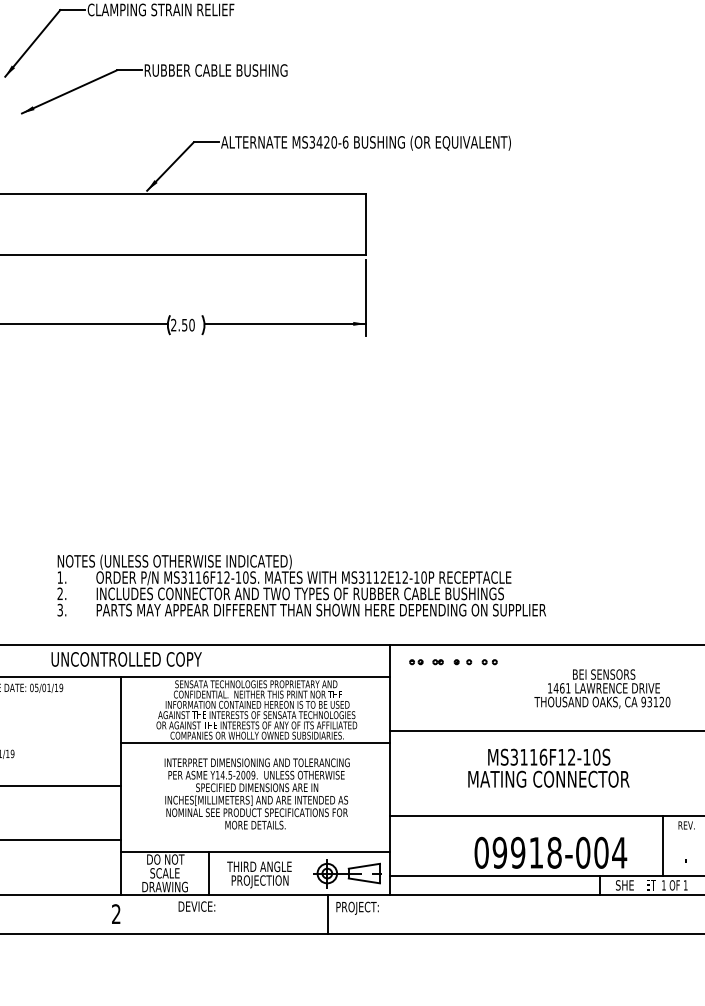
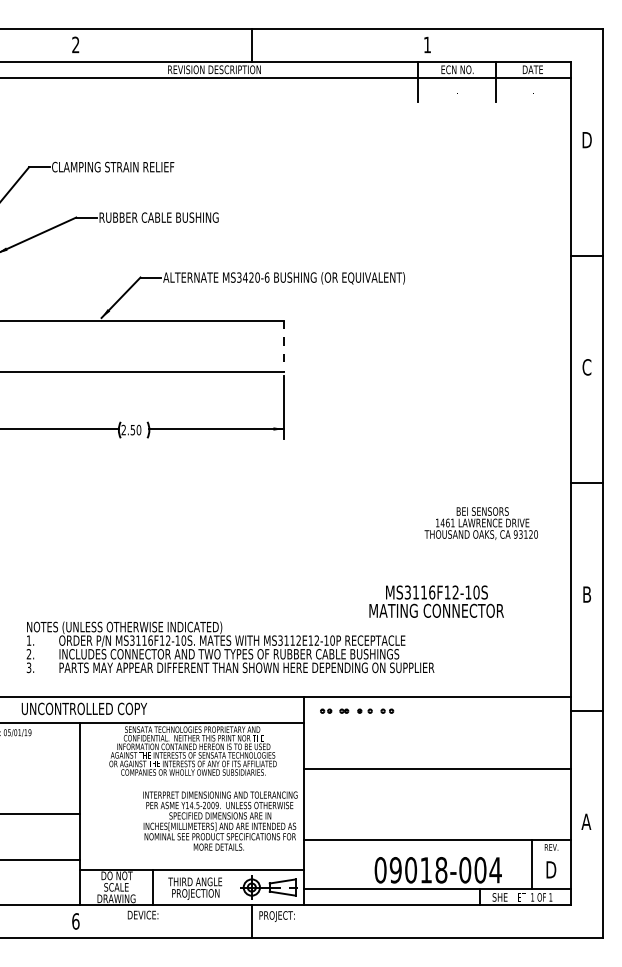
line: (366, 224) -> (284, 346), solid -> dashed
text: (601, 688) -> (480, 523), moved
line: (254, 742) -> (191, 778), removed
text: (548, 768) -> (436, 601), moved
text: (257, 793) -> (220, 820), moved
text: (686, 851) -> (551, 869), . -> D
text: (517, 853) -> (410, 870), 09918-004 -> 09018-004
text: (115, 914) -> (75, 921), 2 -> 6

